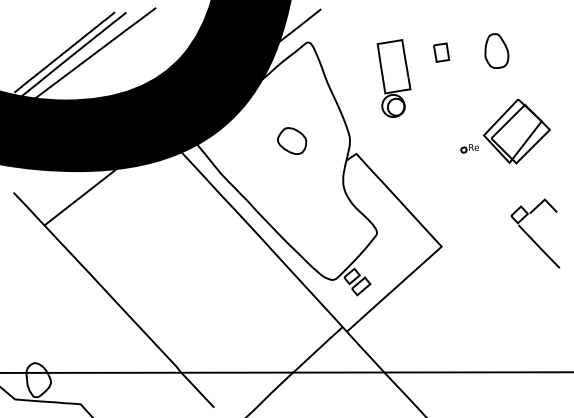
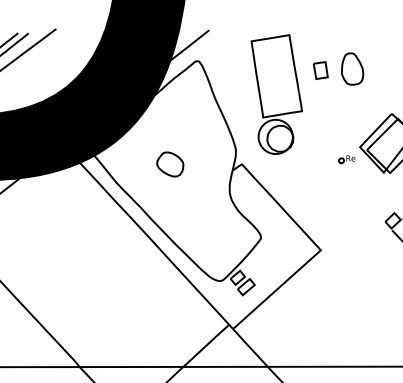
part: (496, 50) -> (352, 68), moved
part: (393, 78) -> (276, 94), size x1.67
part: (292, 140) -> (170, 163), moved

